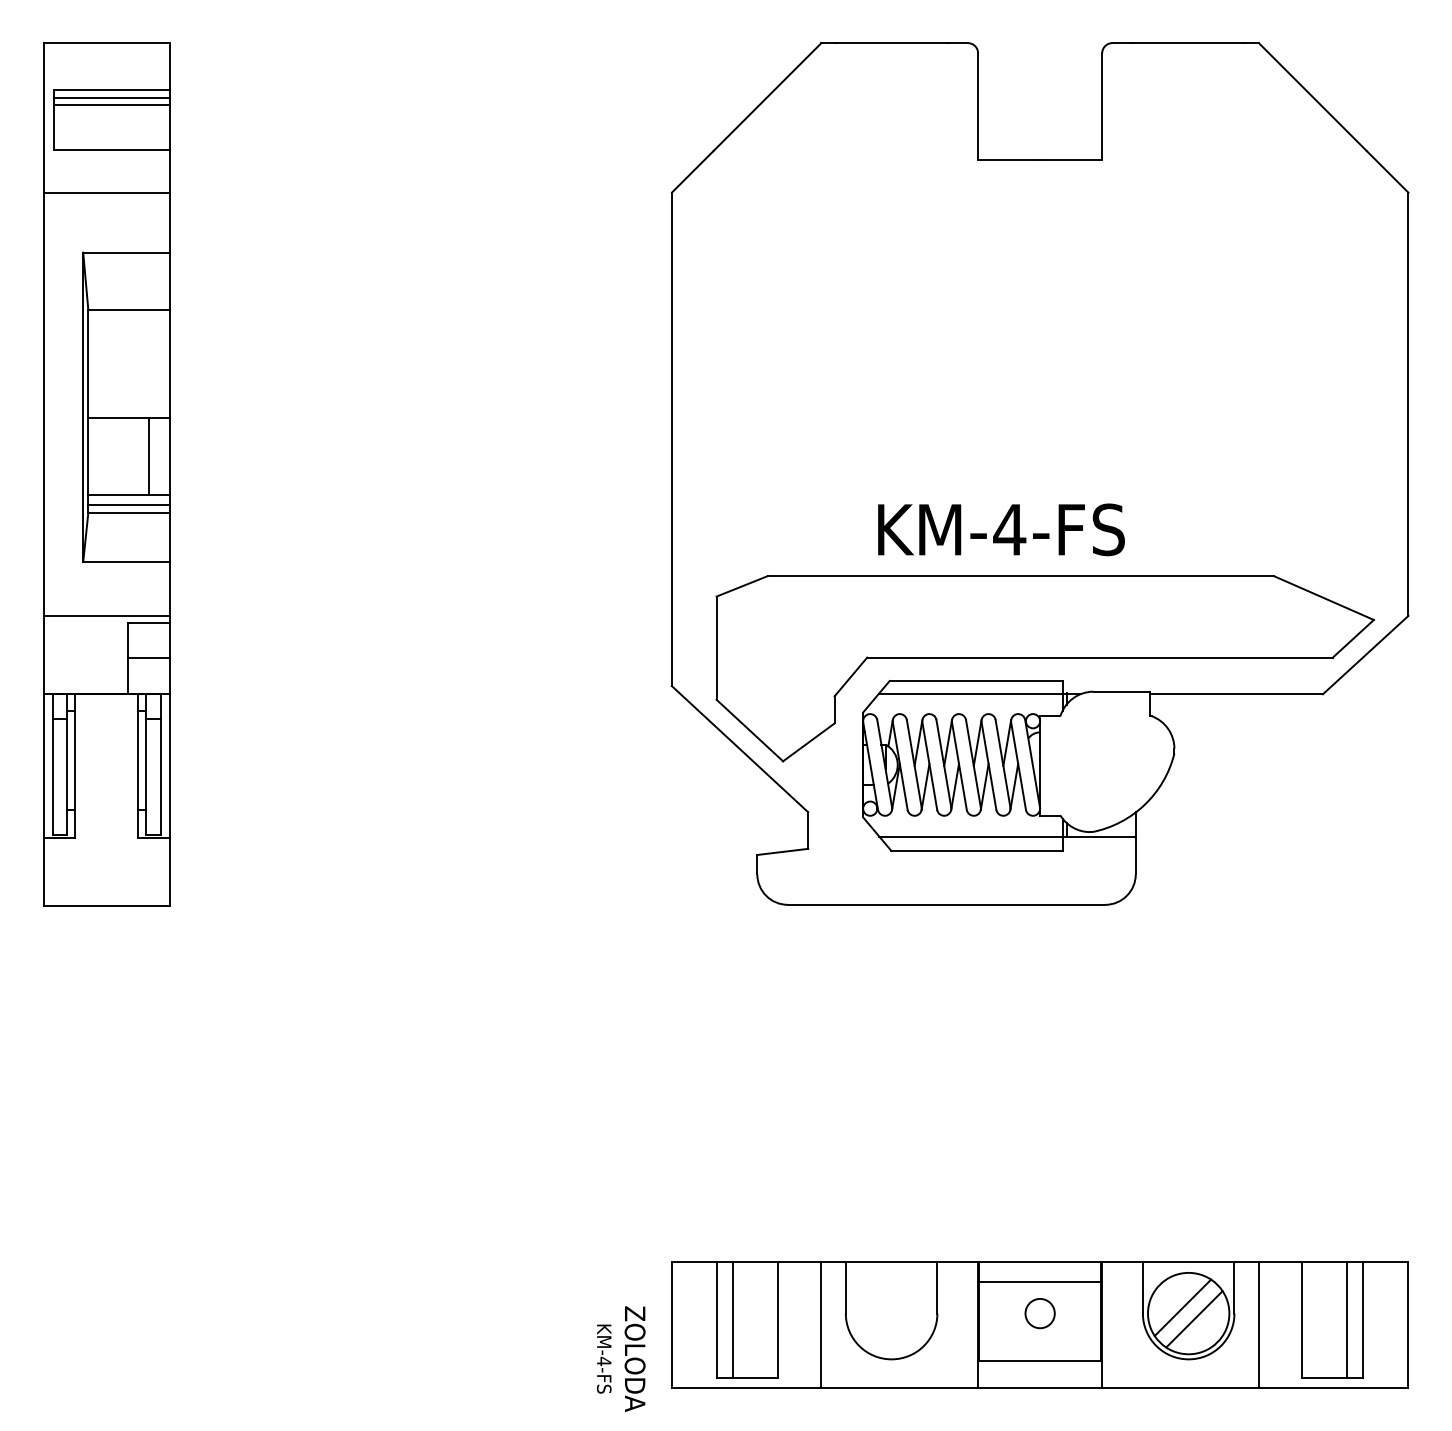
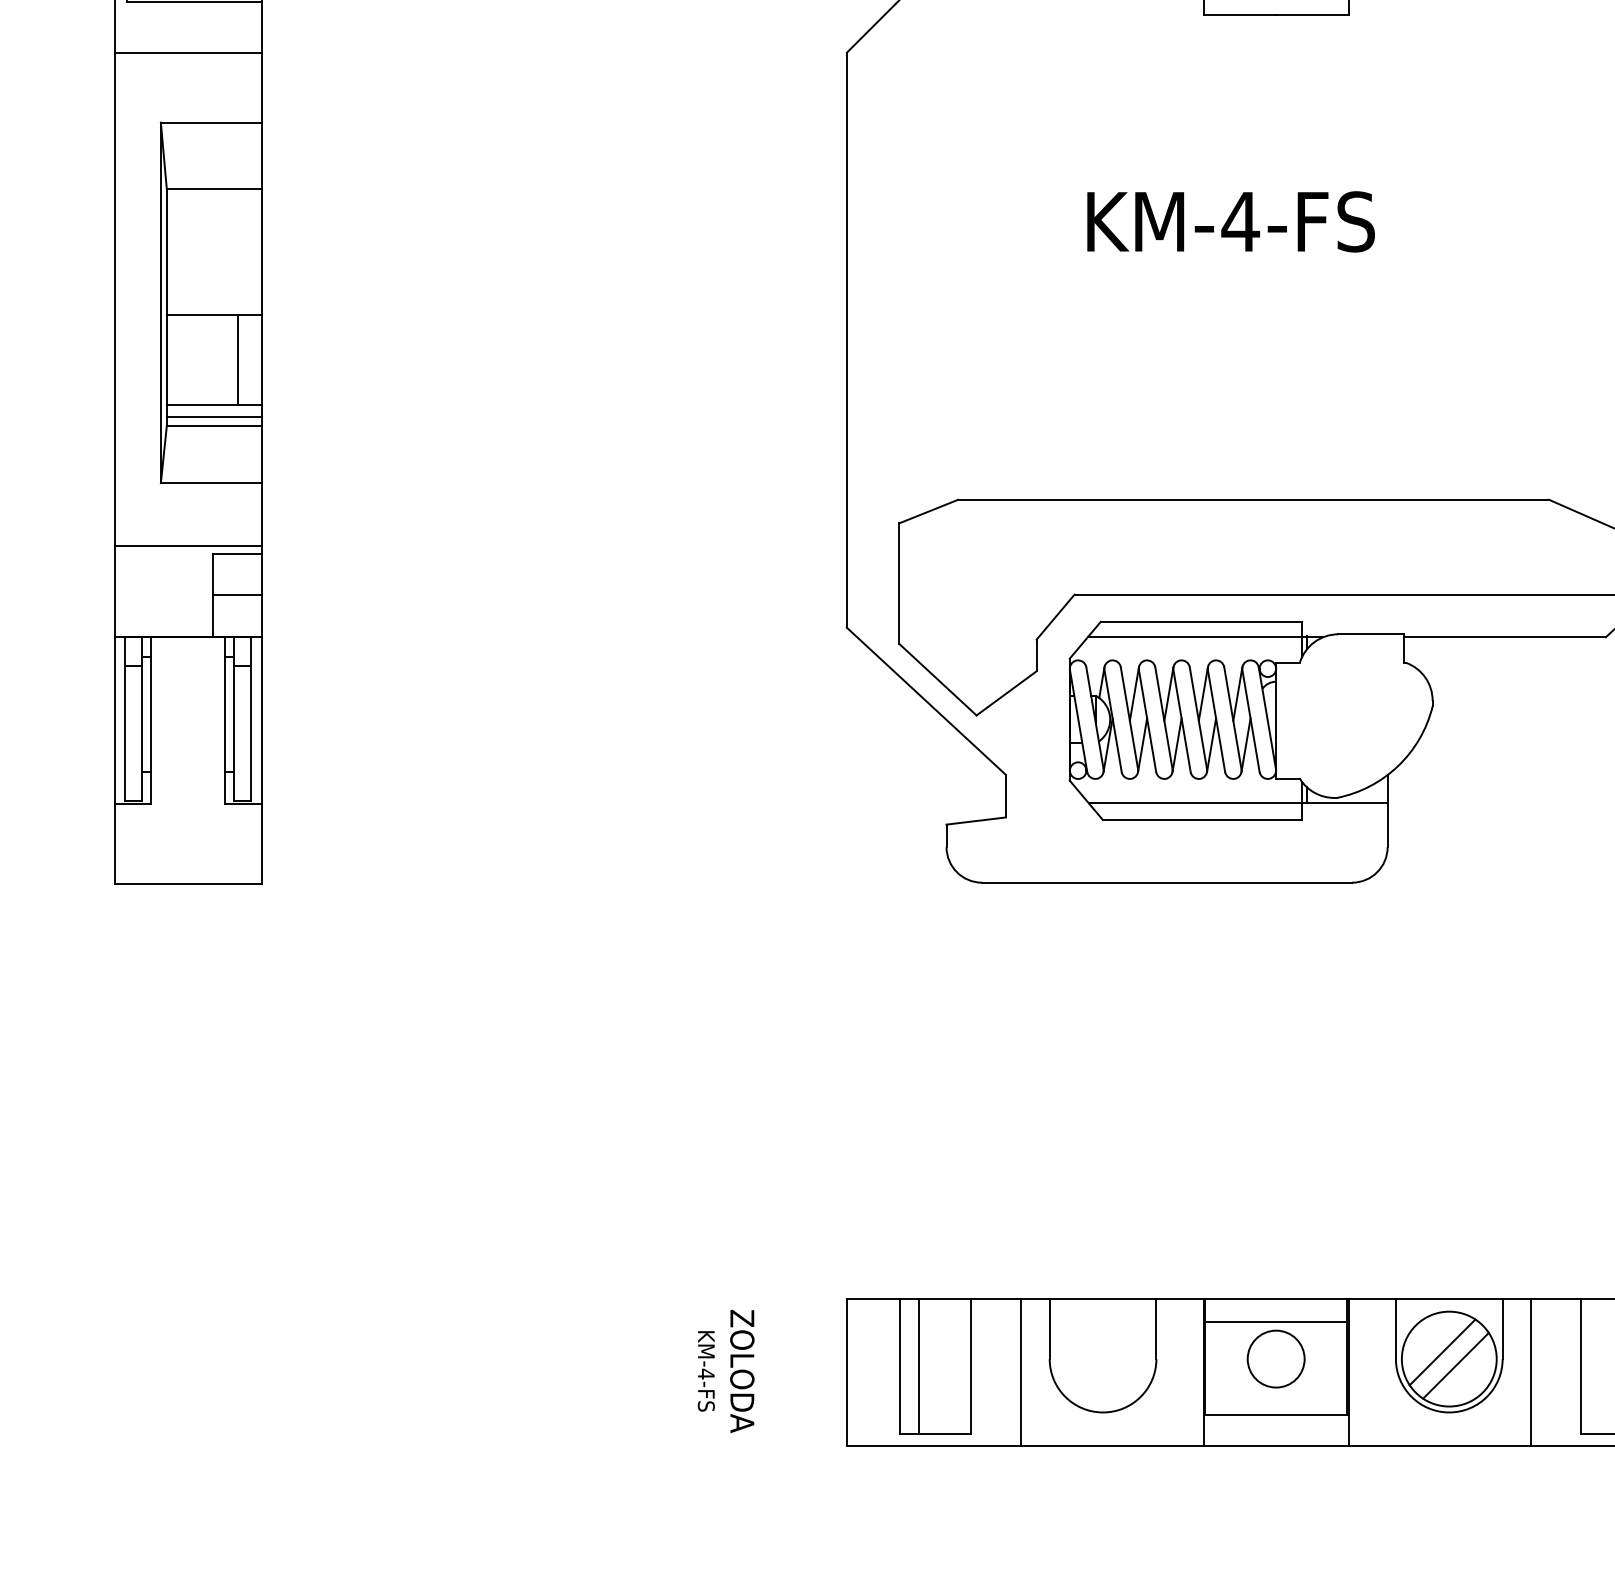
text: (1001, 529) -> (1231, 221), moved
circle: (1039, 1313) -> (1275, 1359), size x1.67
text: (621, 1358) -> (726, 1370), moved

